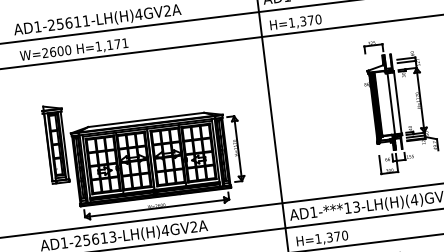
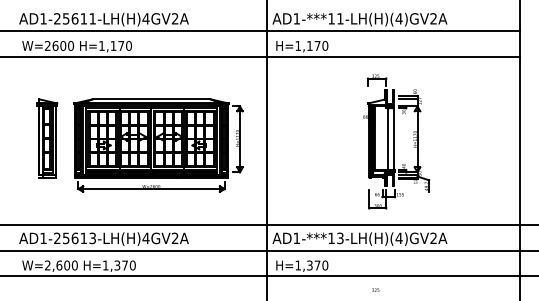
text: (302, 20) -> (309, 45), H=1,370 -> H=1,170
text: (124, 42) -> (128, 45), H=1,171 -> H=1,170
part: (158, 164) -> (158, 145), moved

